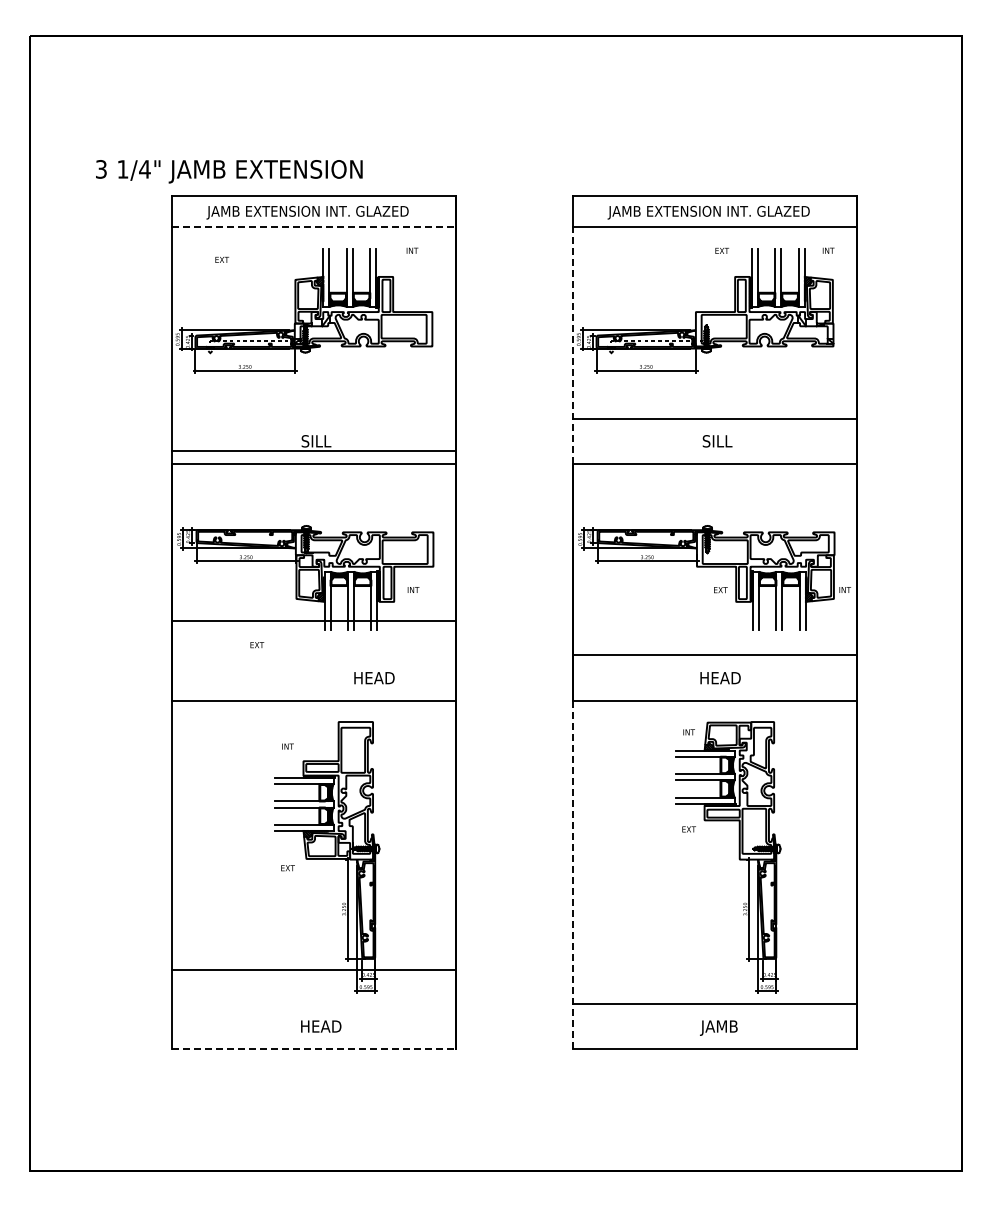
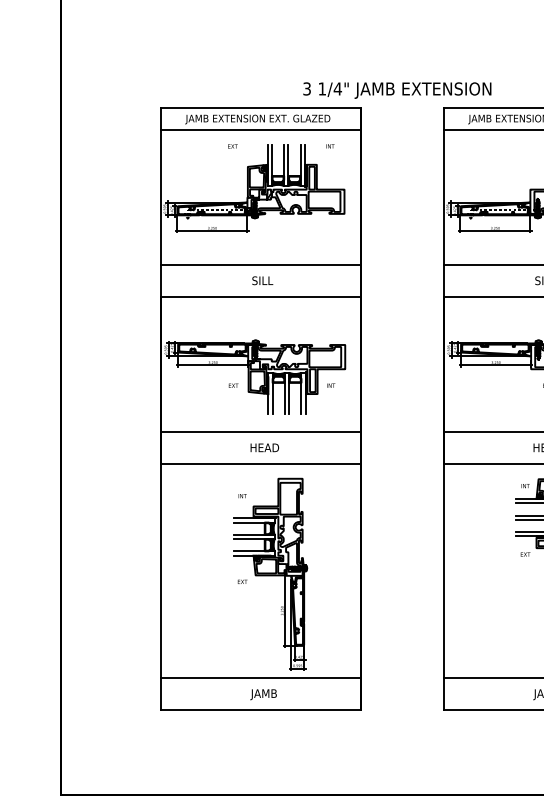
text: (229, 171) -> (397, 90), moved
text: (369, 210) -> (300, 117), JAMB EXTENSION INT. GLAZED -> JAMB EXTENSION EXT. GLAZED
line: (314, 227) -> (261, 129), dashed -> solid
text: (221, 259) -> (232, 146), moved
line: (573, 345) -> (444, 213), dashed -> solid
line: (314, 450) -> (261, 264), moved
line: (314, 621) -> (261, 431), moved
text: (257, 645) -> (233, 386), moved
text: (374, 678) -> (264, 448), moved
line: (573, 874) -> (444, 586), dashed -> solid
line: (314, 969) -> (261, 677), moved
text: (319, 1027) -> (264, 694), HEAD -> JAMB
line: (314, 1049) -> (261, 709), dashed -> solid

